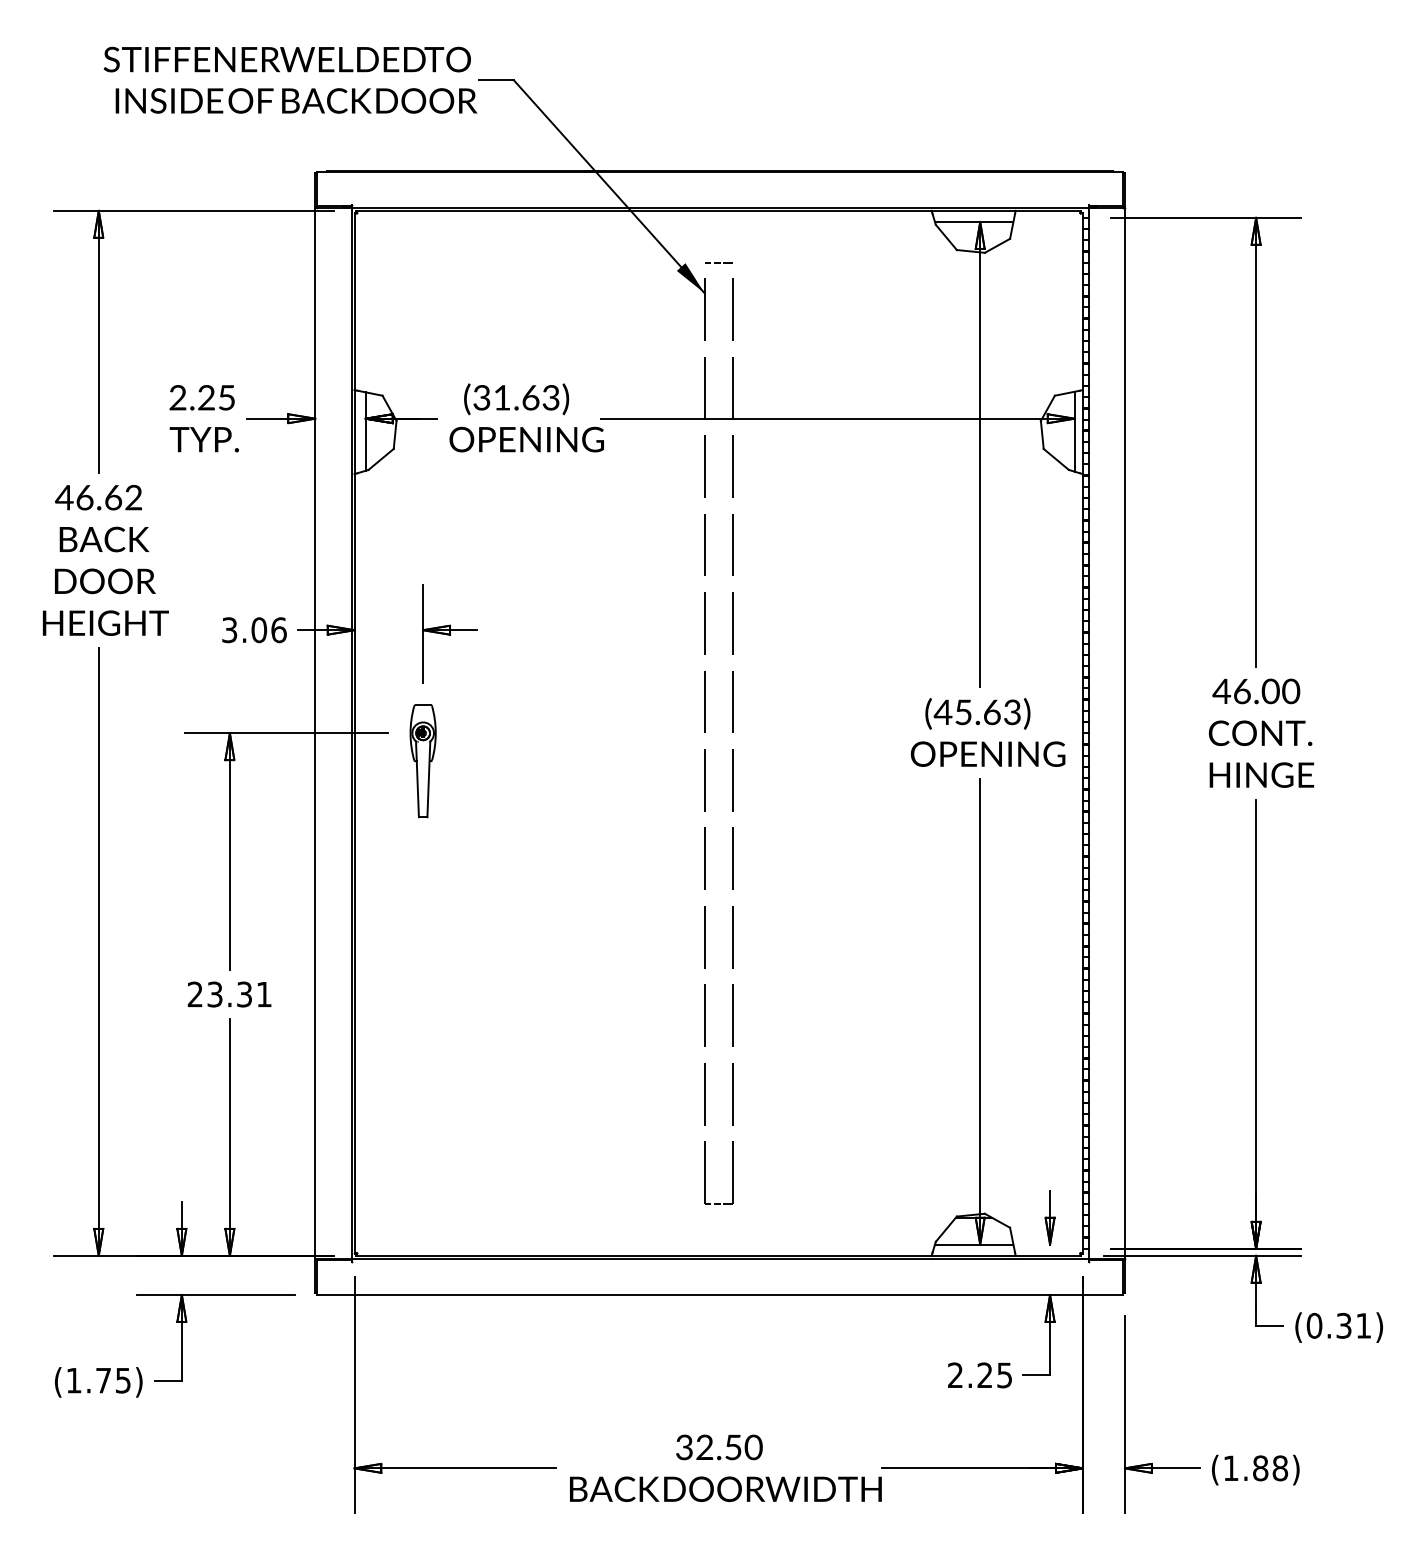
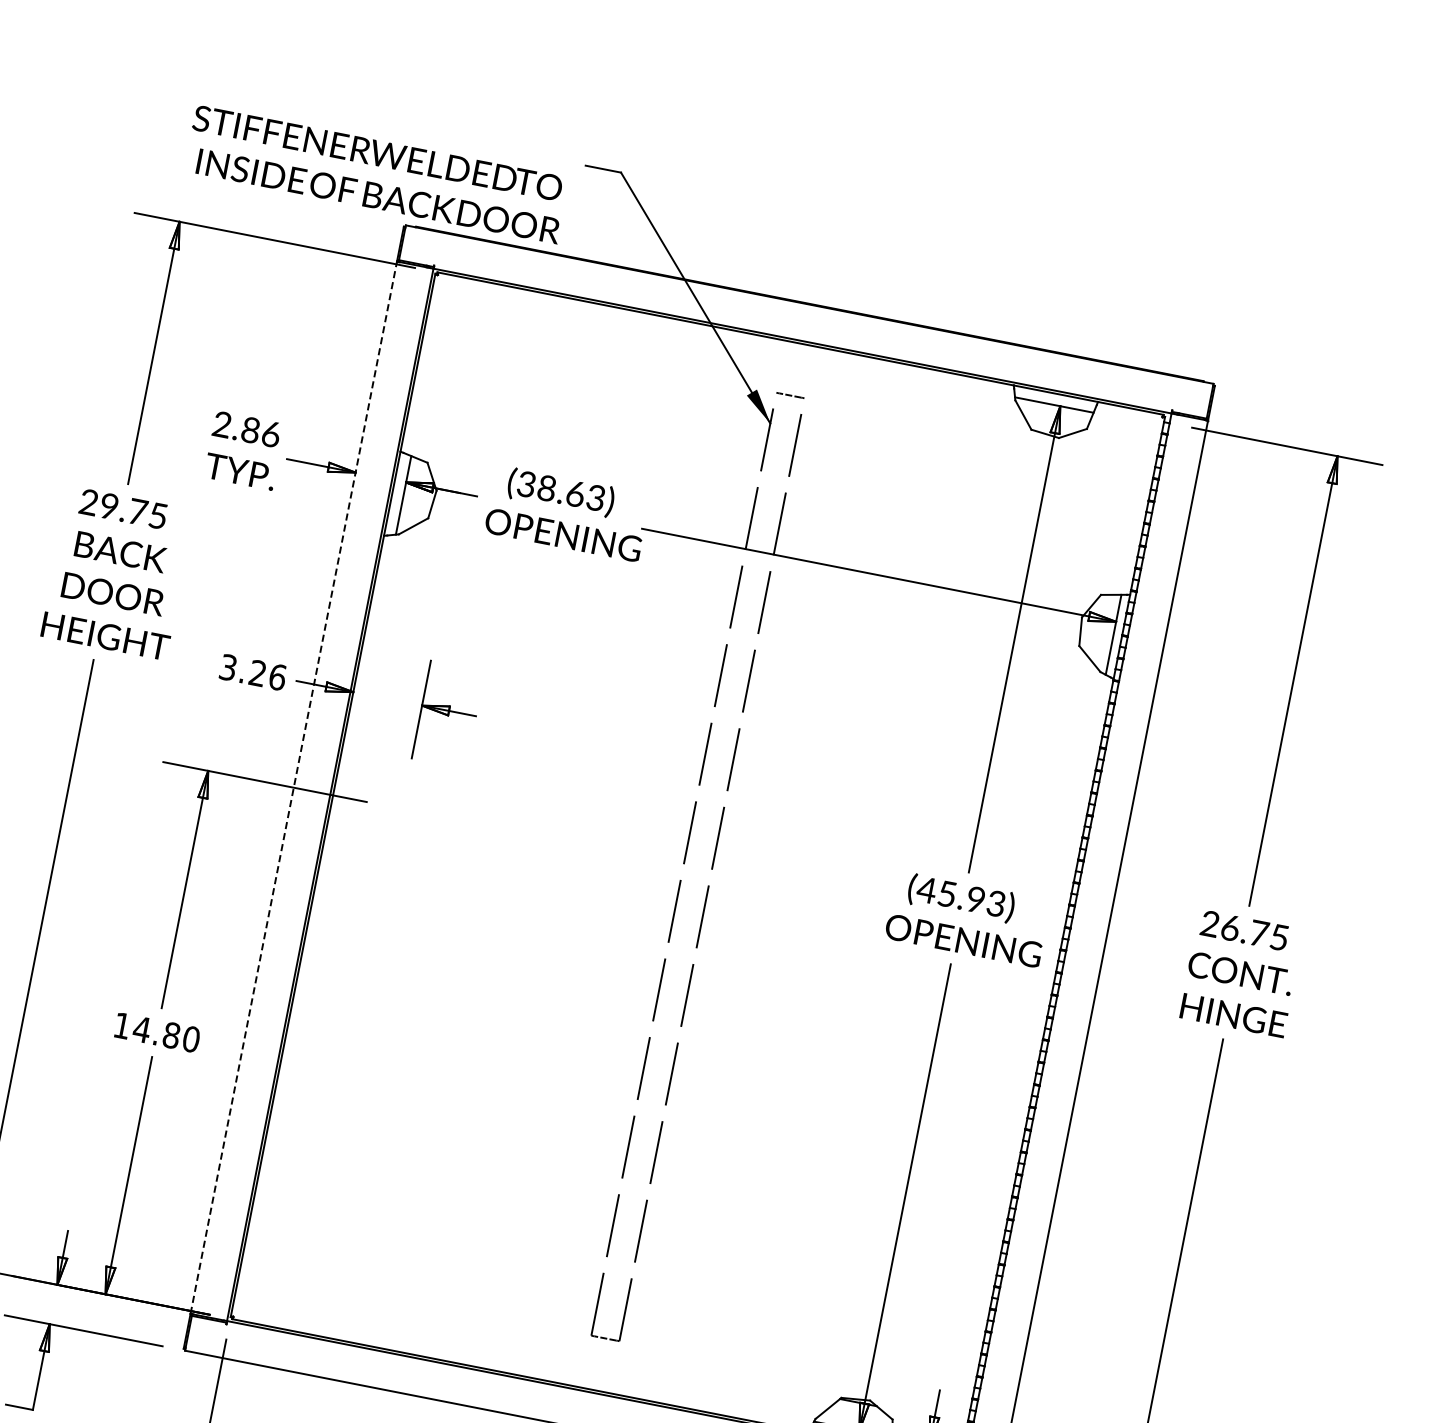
text: (290, 79) -> (376, 173), moved
text: (216, 397) -> (260, 431), 2.25 -> 2.86
text: (501, 397) -> (546, 487), (31.63) -> (38.63)
text: (98, 497) -> (122, 508), 46.62 -> 29.75
text: (259, 630) -> (258, 673), 3.06 -> 3.26
text: (1256, 691) -> (1244, 930), 46.00 -> 26.75
text: (992, 712) -> (976, 899), (45.63) -> (45.93)
line: (315, 732) -> (294, 786), solid -> dashed
part: (422, 761) -> (395, 837), removed
text: (229, 994) -> (156, 1032), 23.31 -> 14.80

